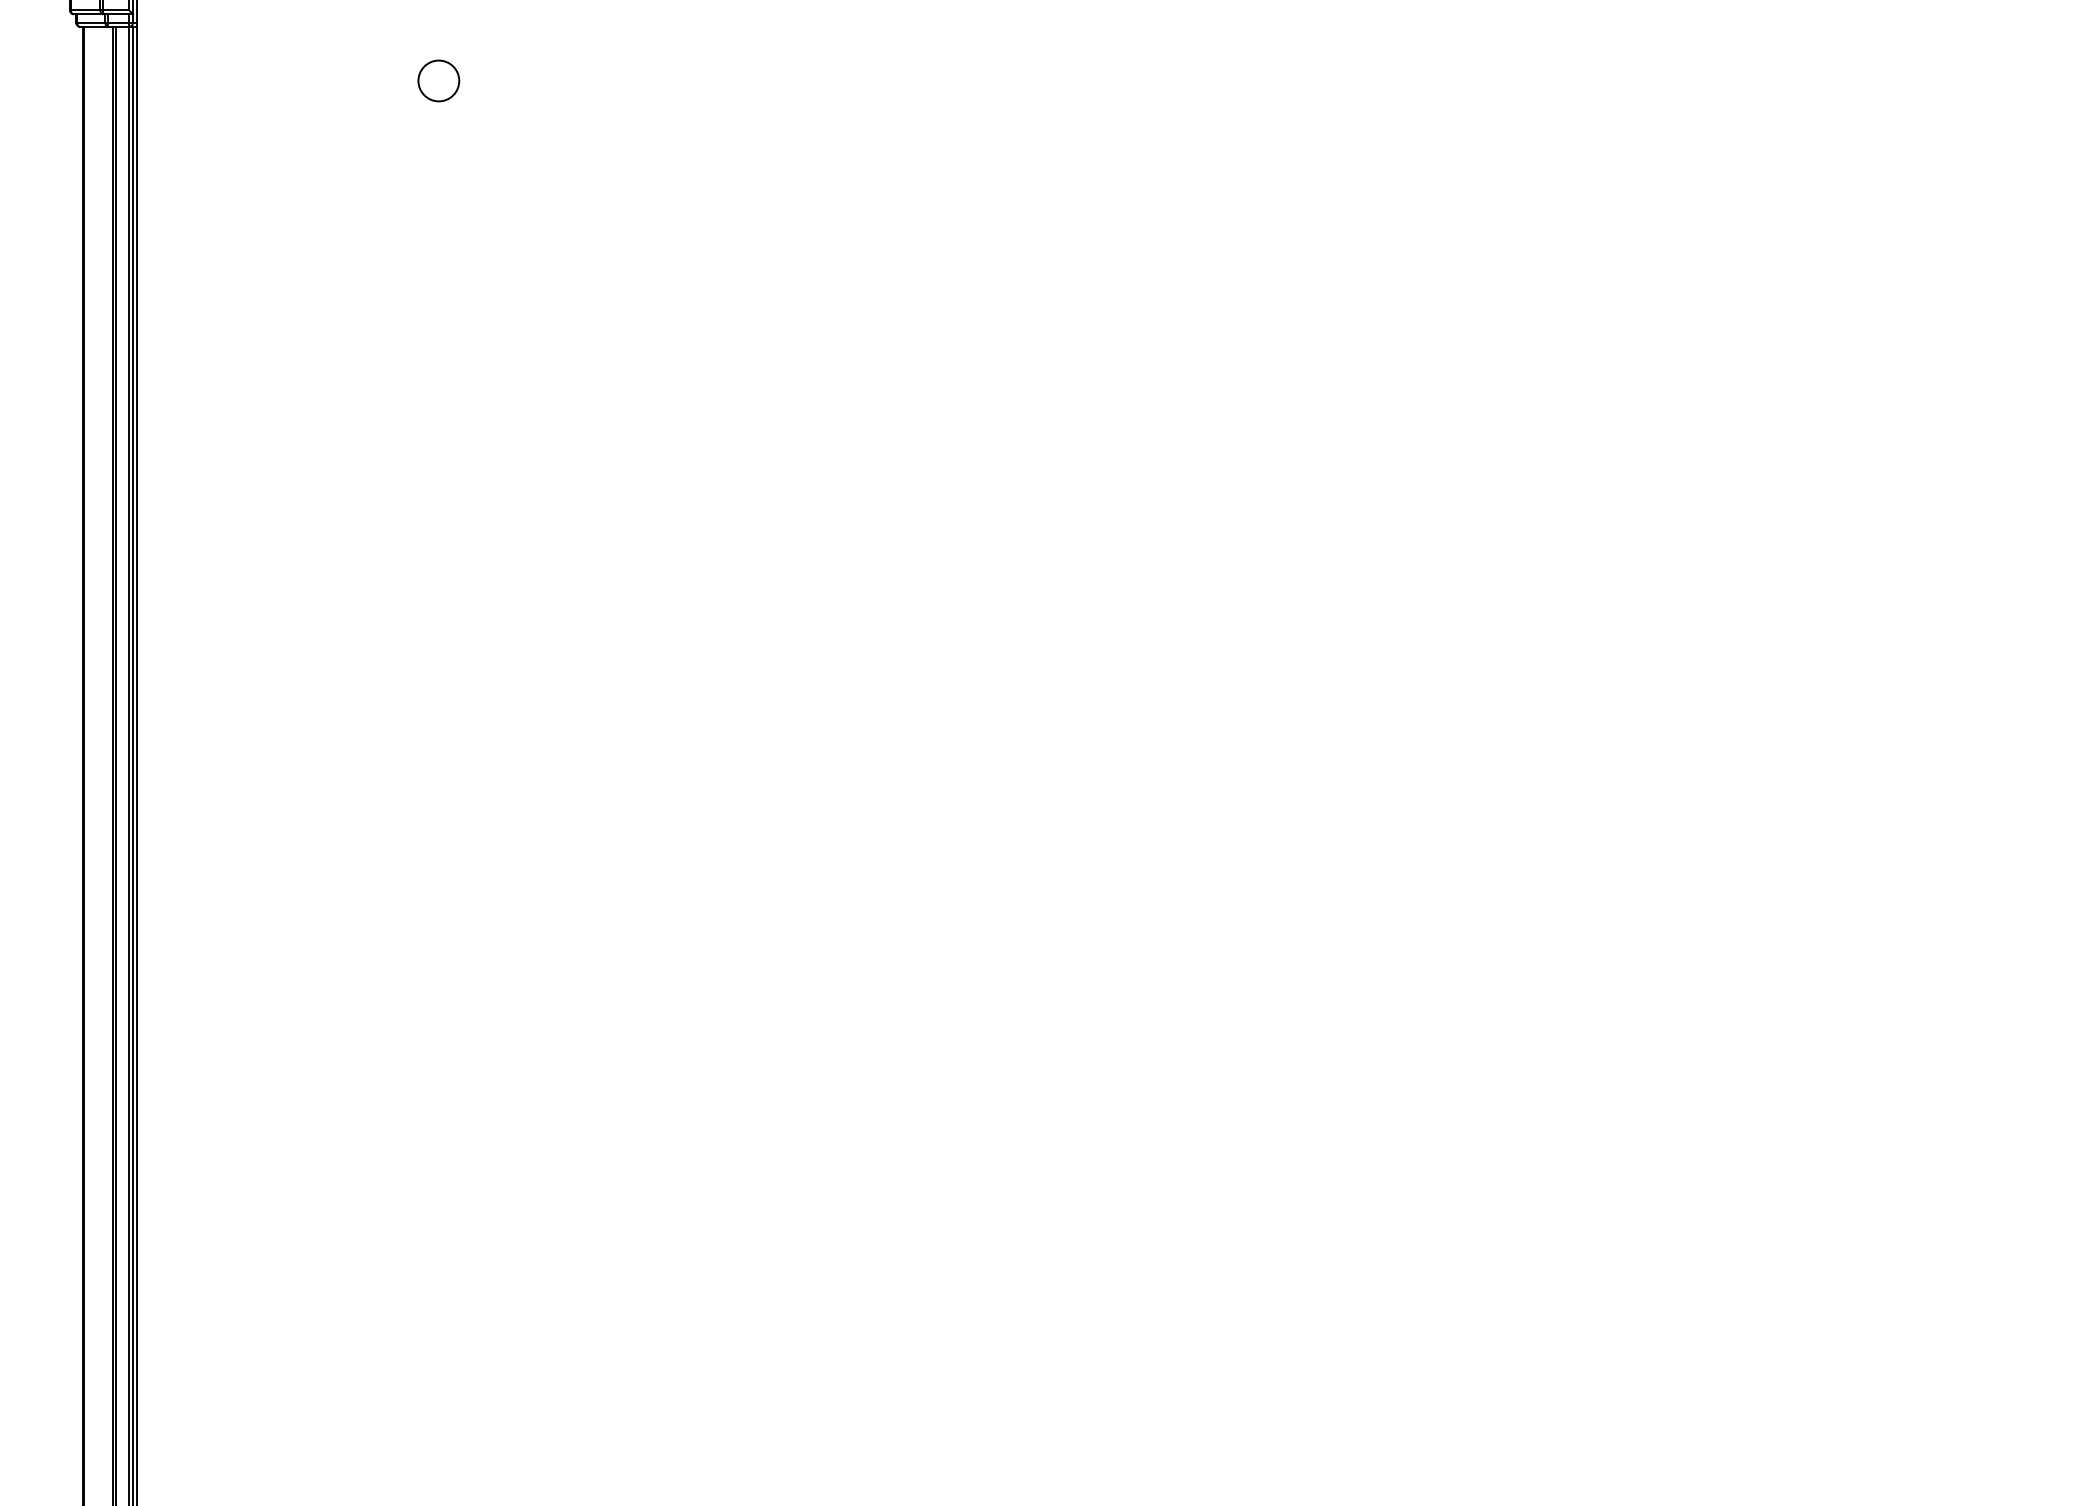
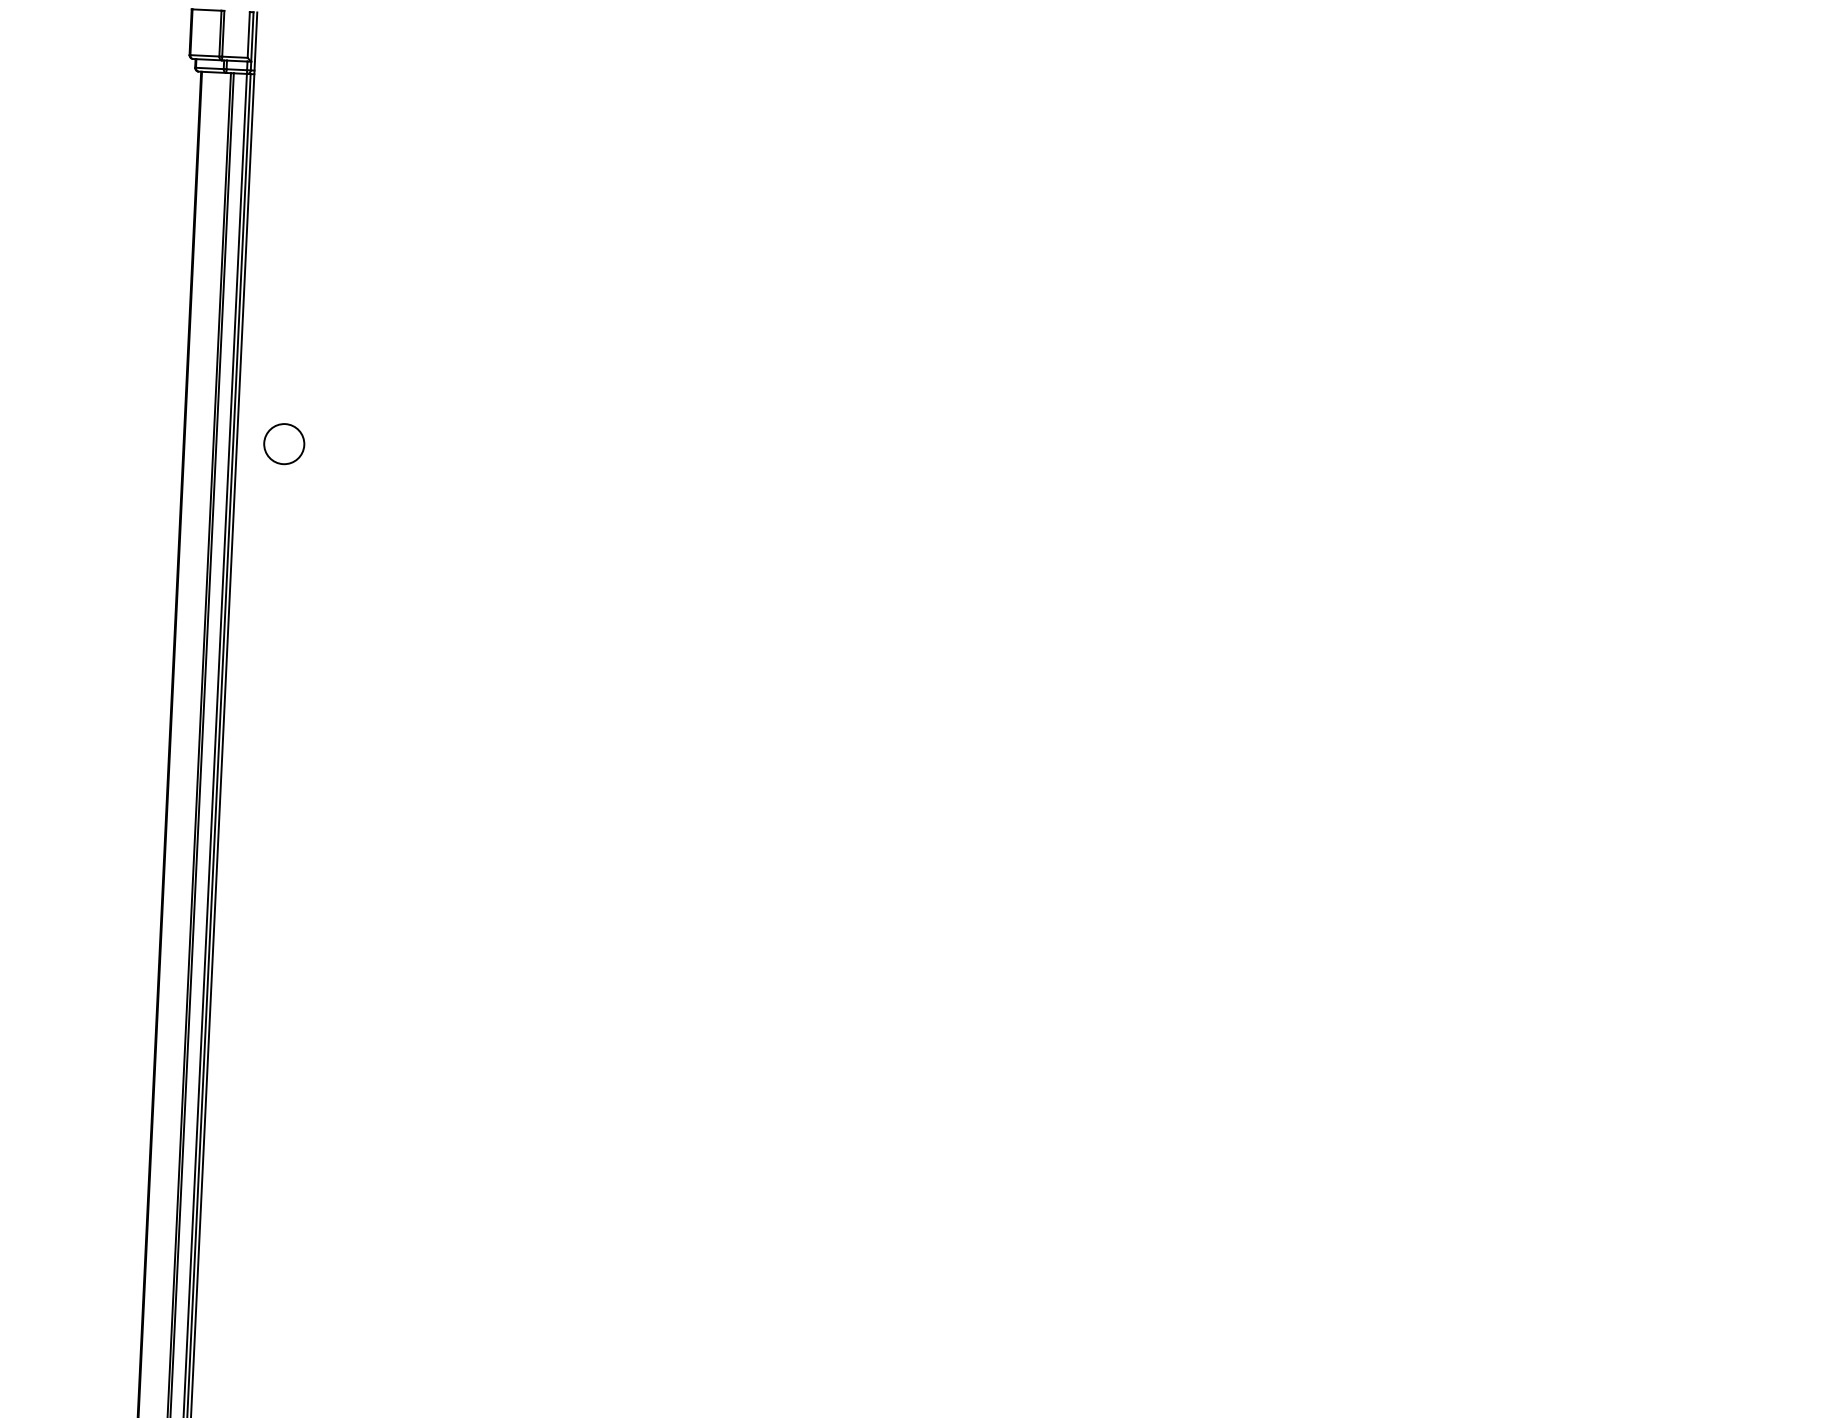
circle: (438, 80) -> (283, 443), moved

